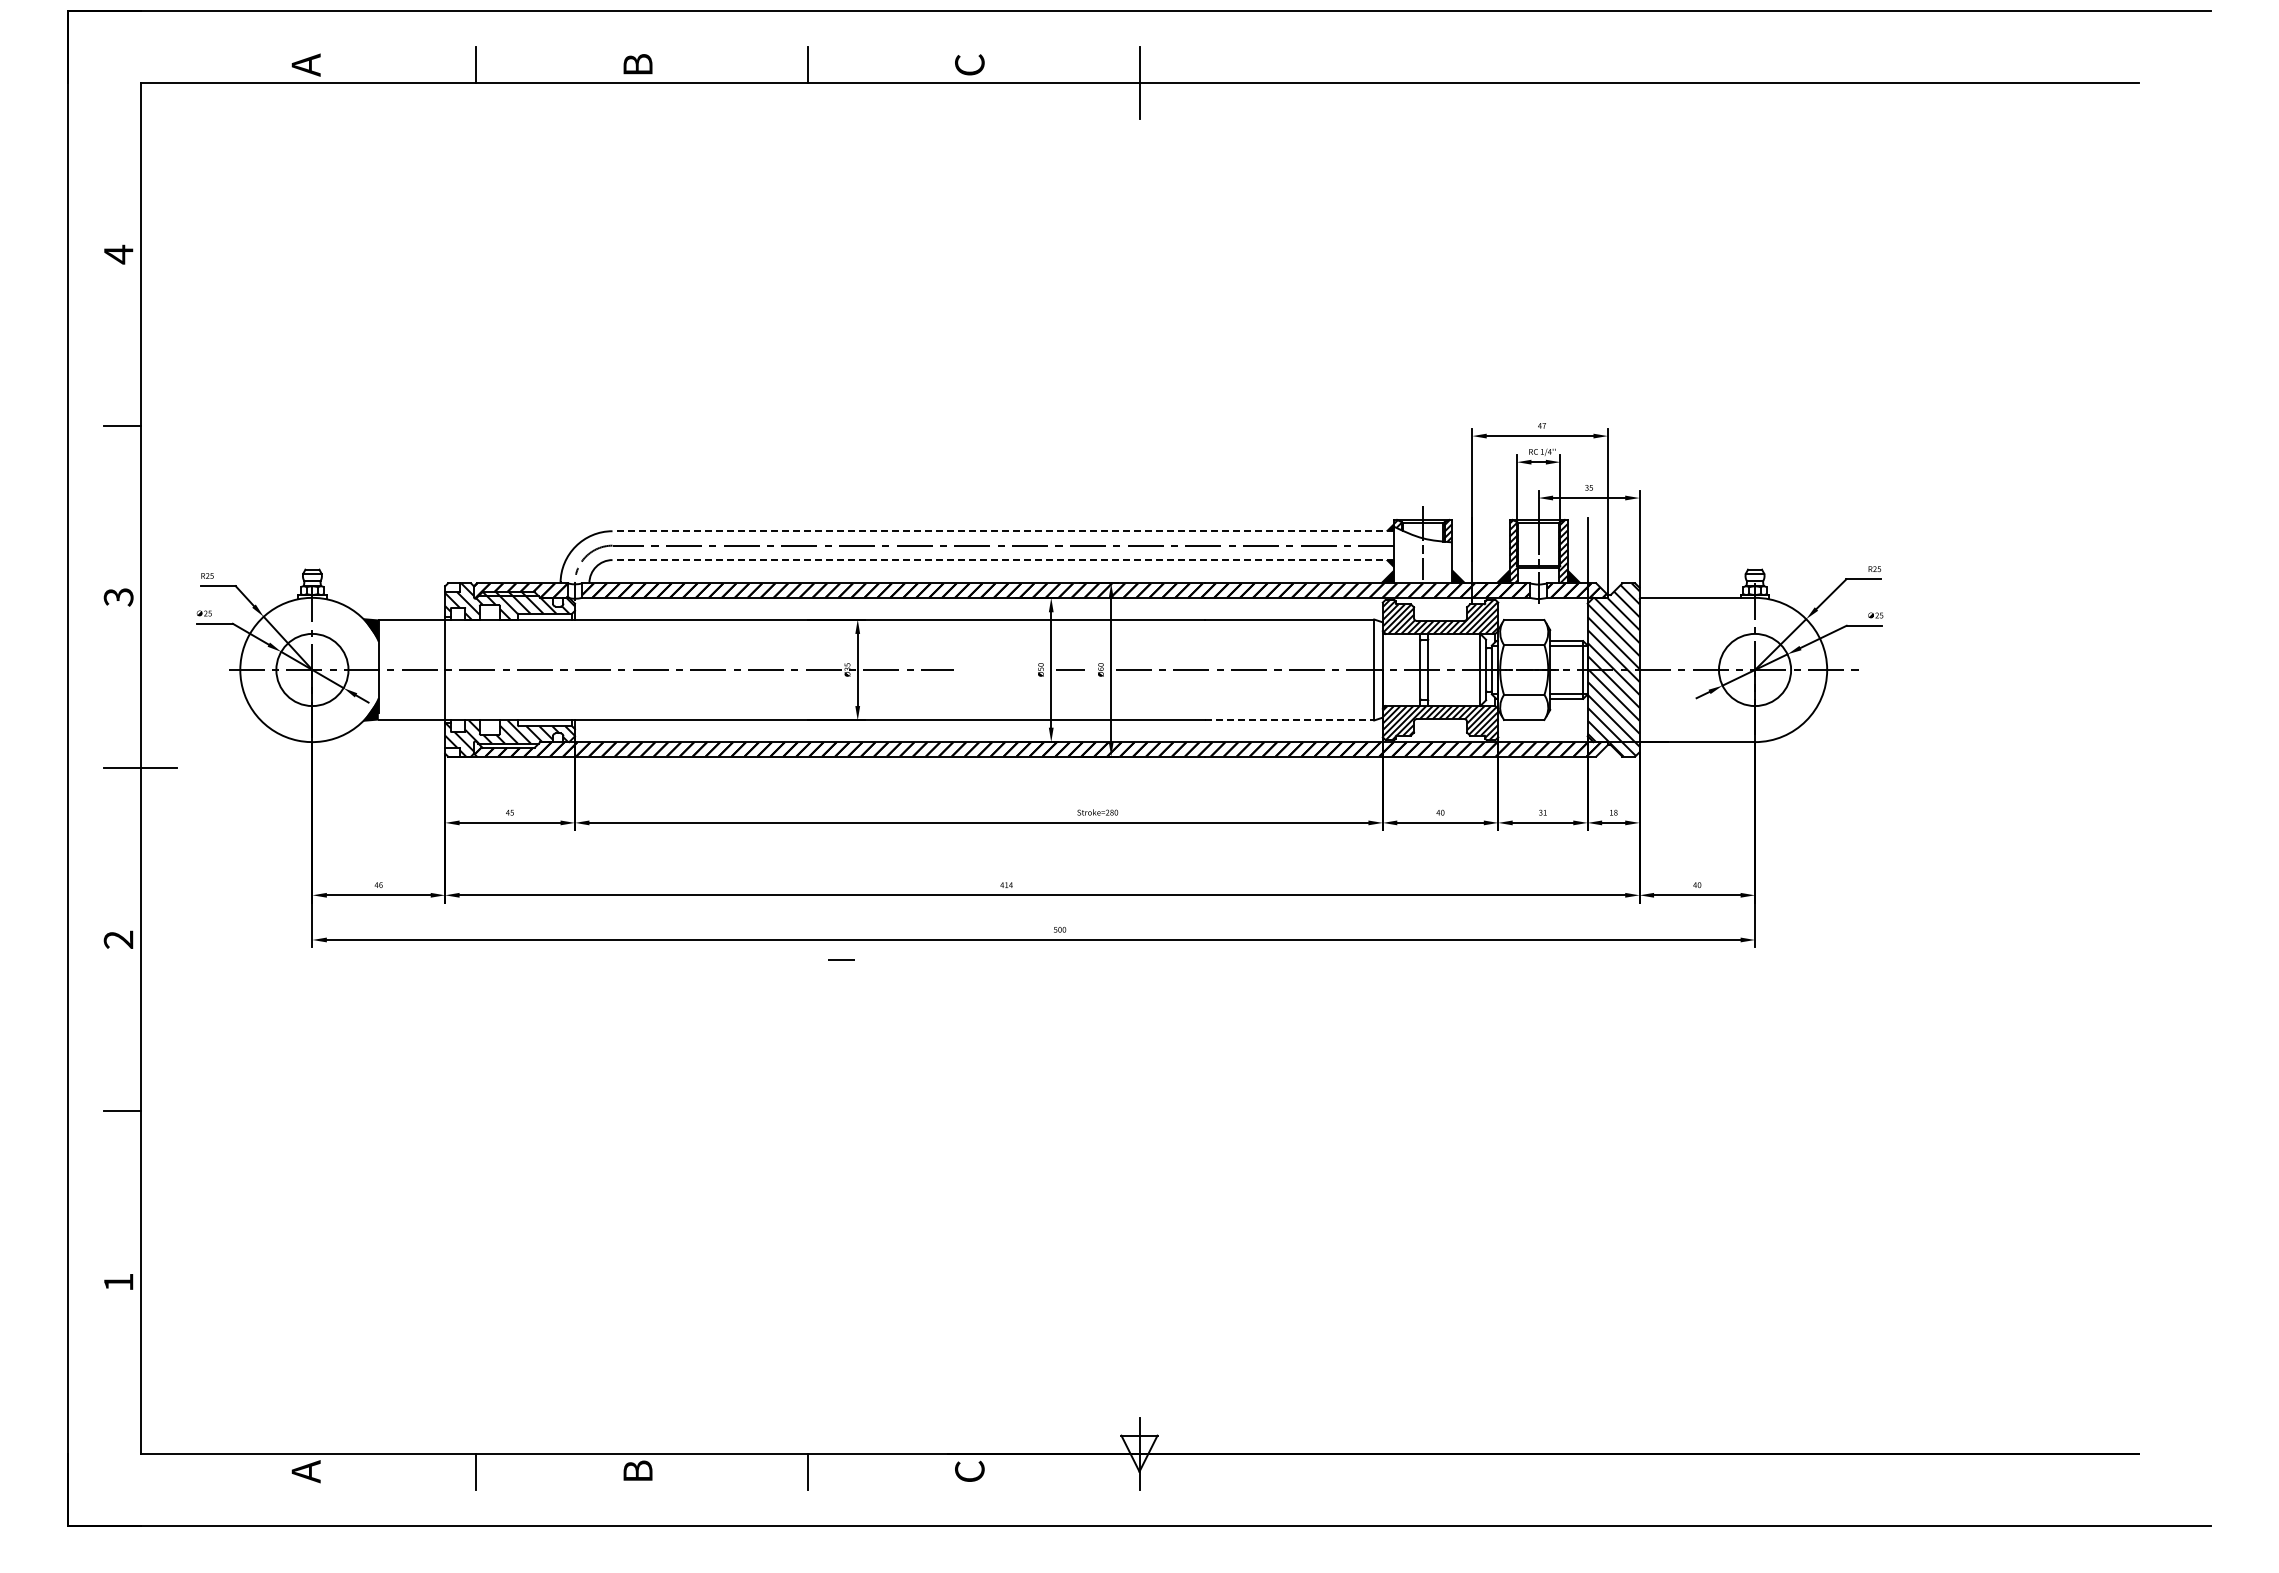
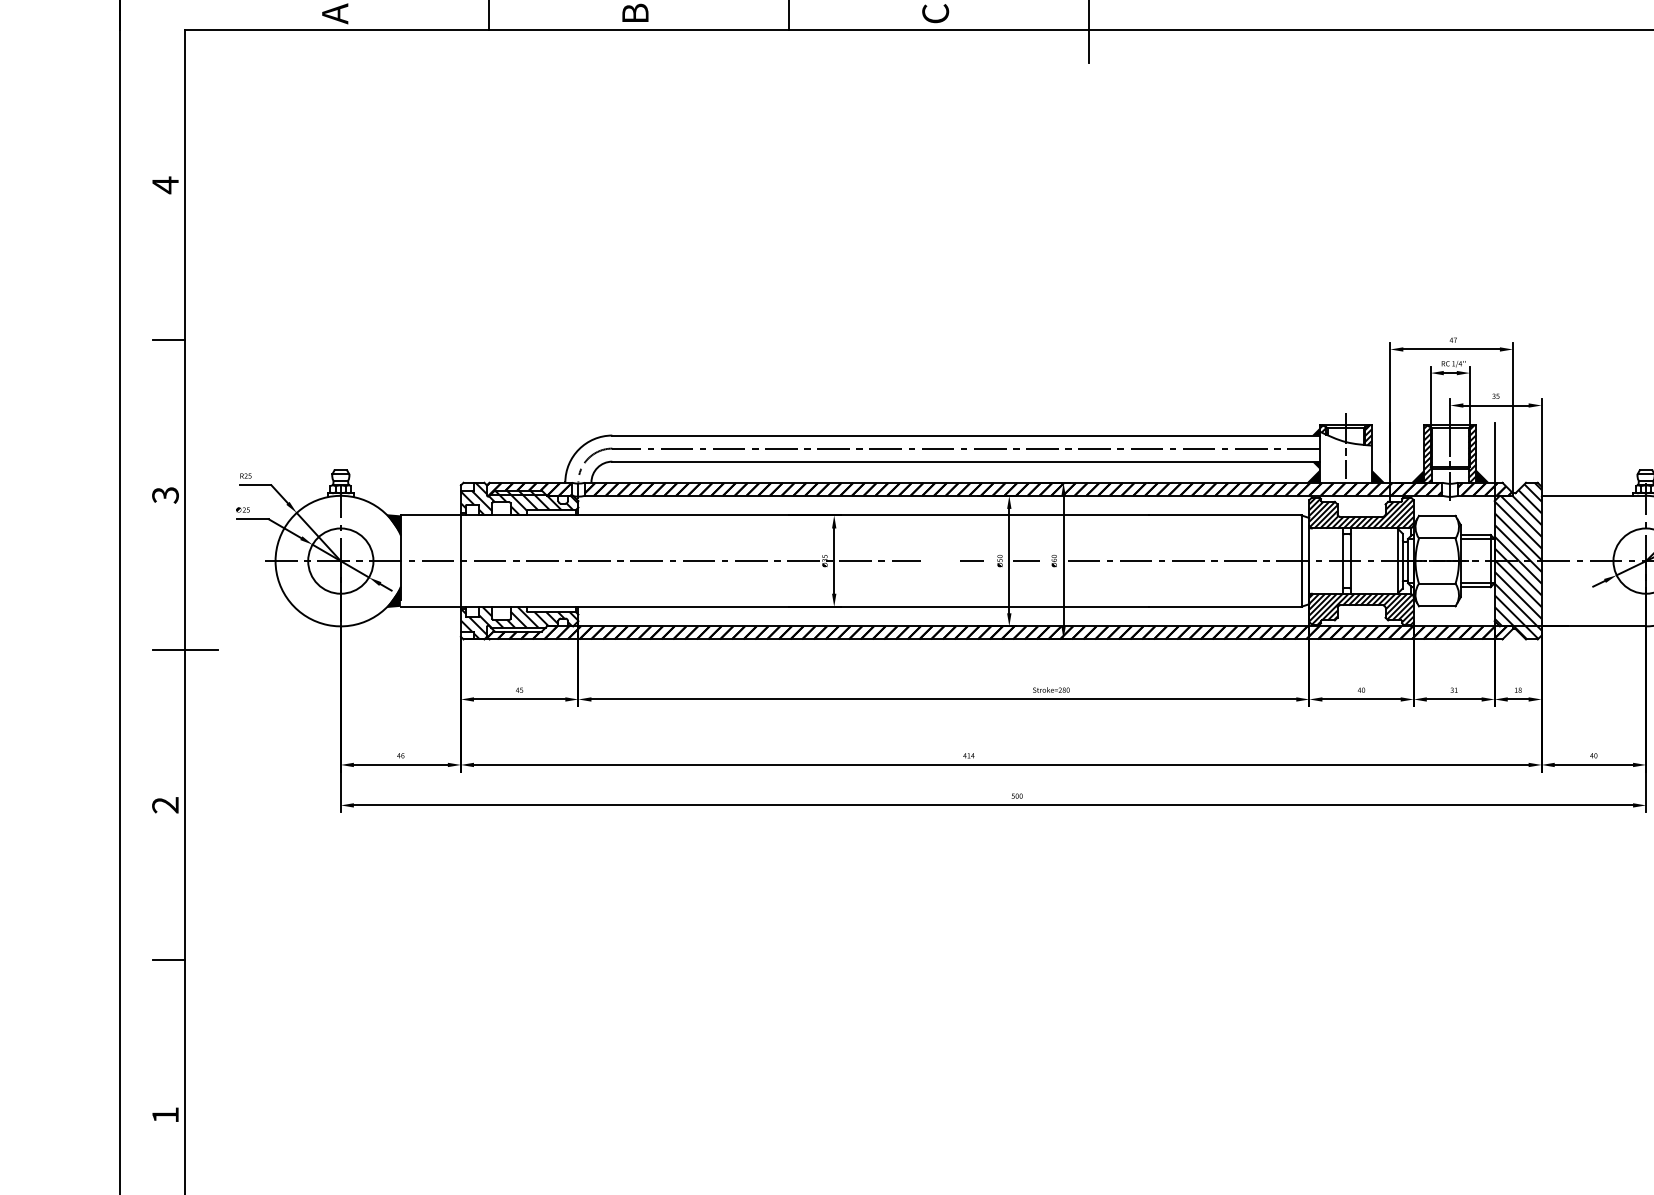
line: (1003, 531) -> (966, 435), dashed -> solid
line: (1003, 560) -> (966, 462), dashed -> solid
line: (1290, 720) -> (1225, 606), dashed -> solid
line: (841, 959) -> (971, 560), moved

